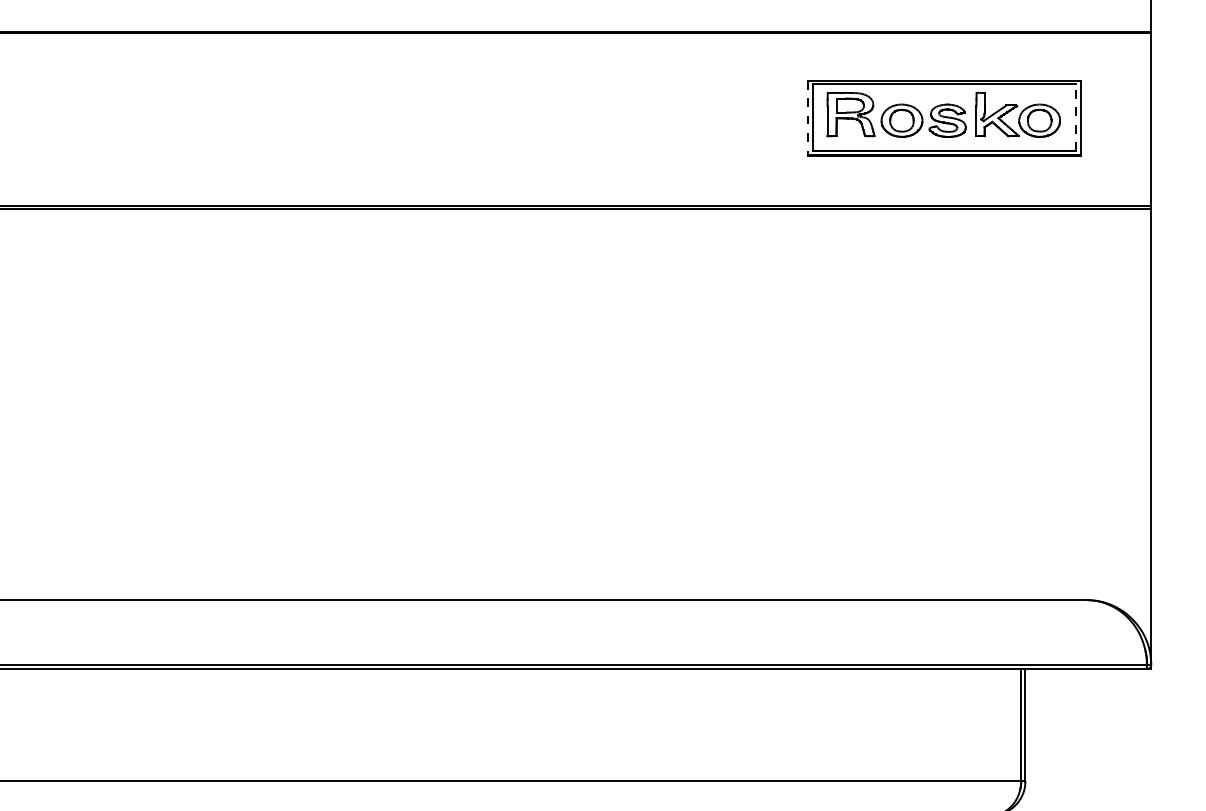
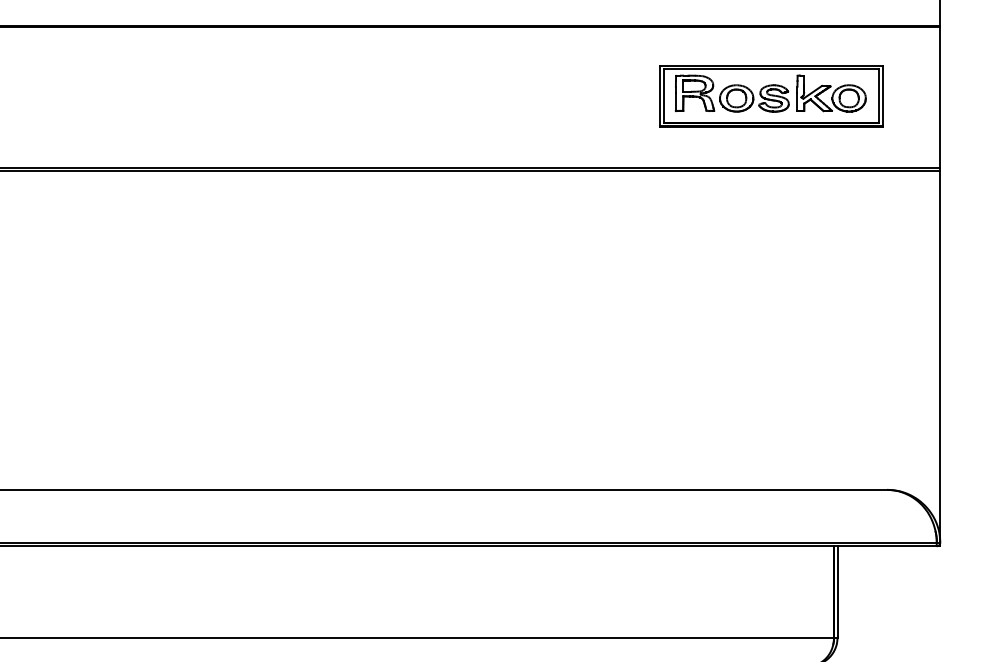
line: (1075, 117) -> (878, 95), dashed -> solid
line: (807, 118) -> (659, 96), dashed -> solid

